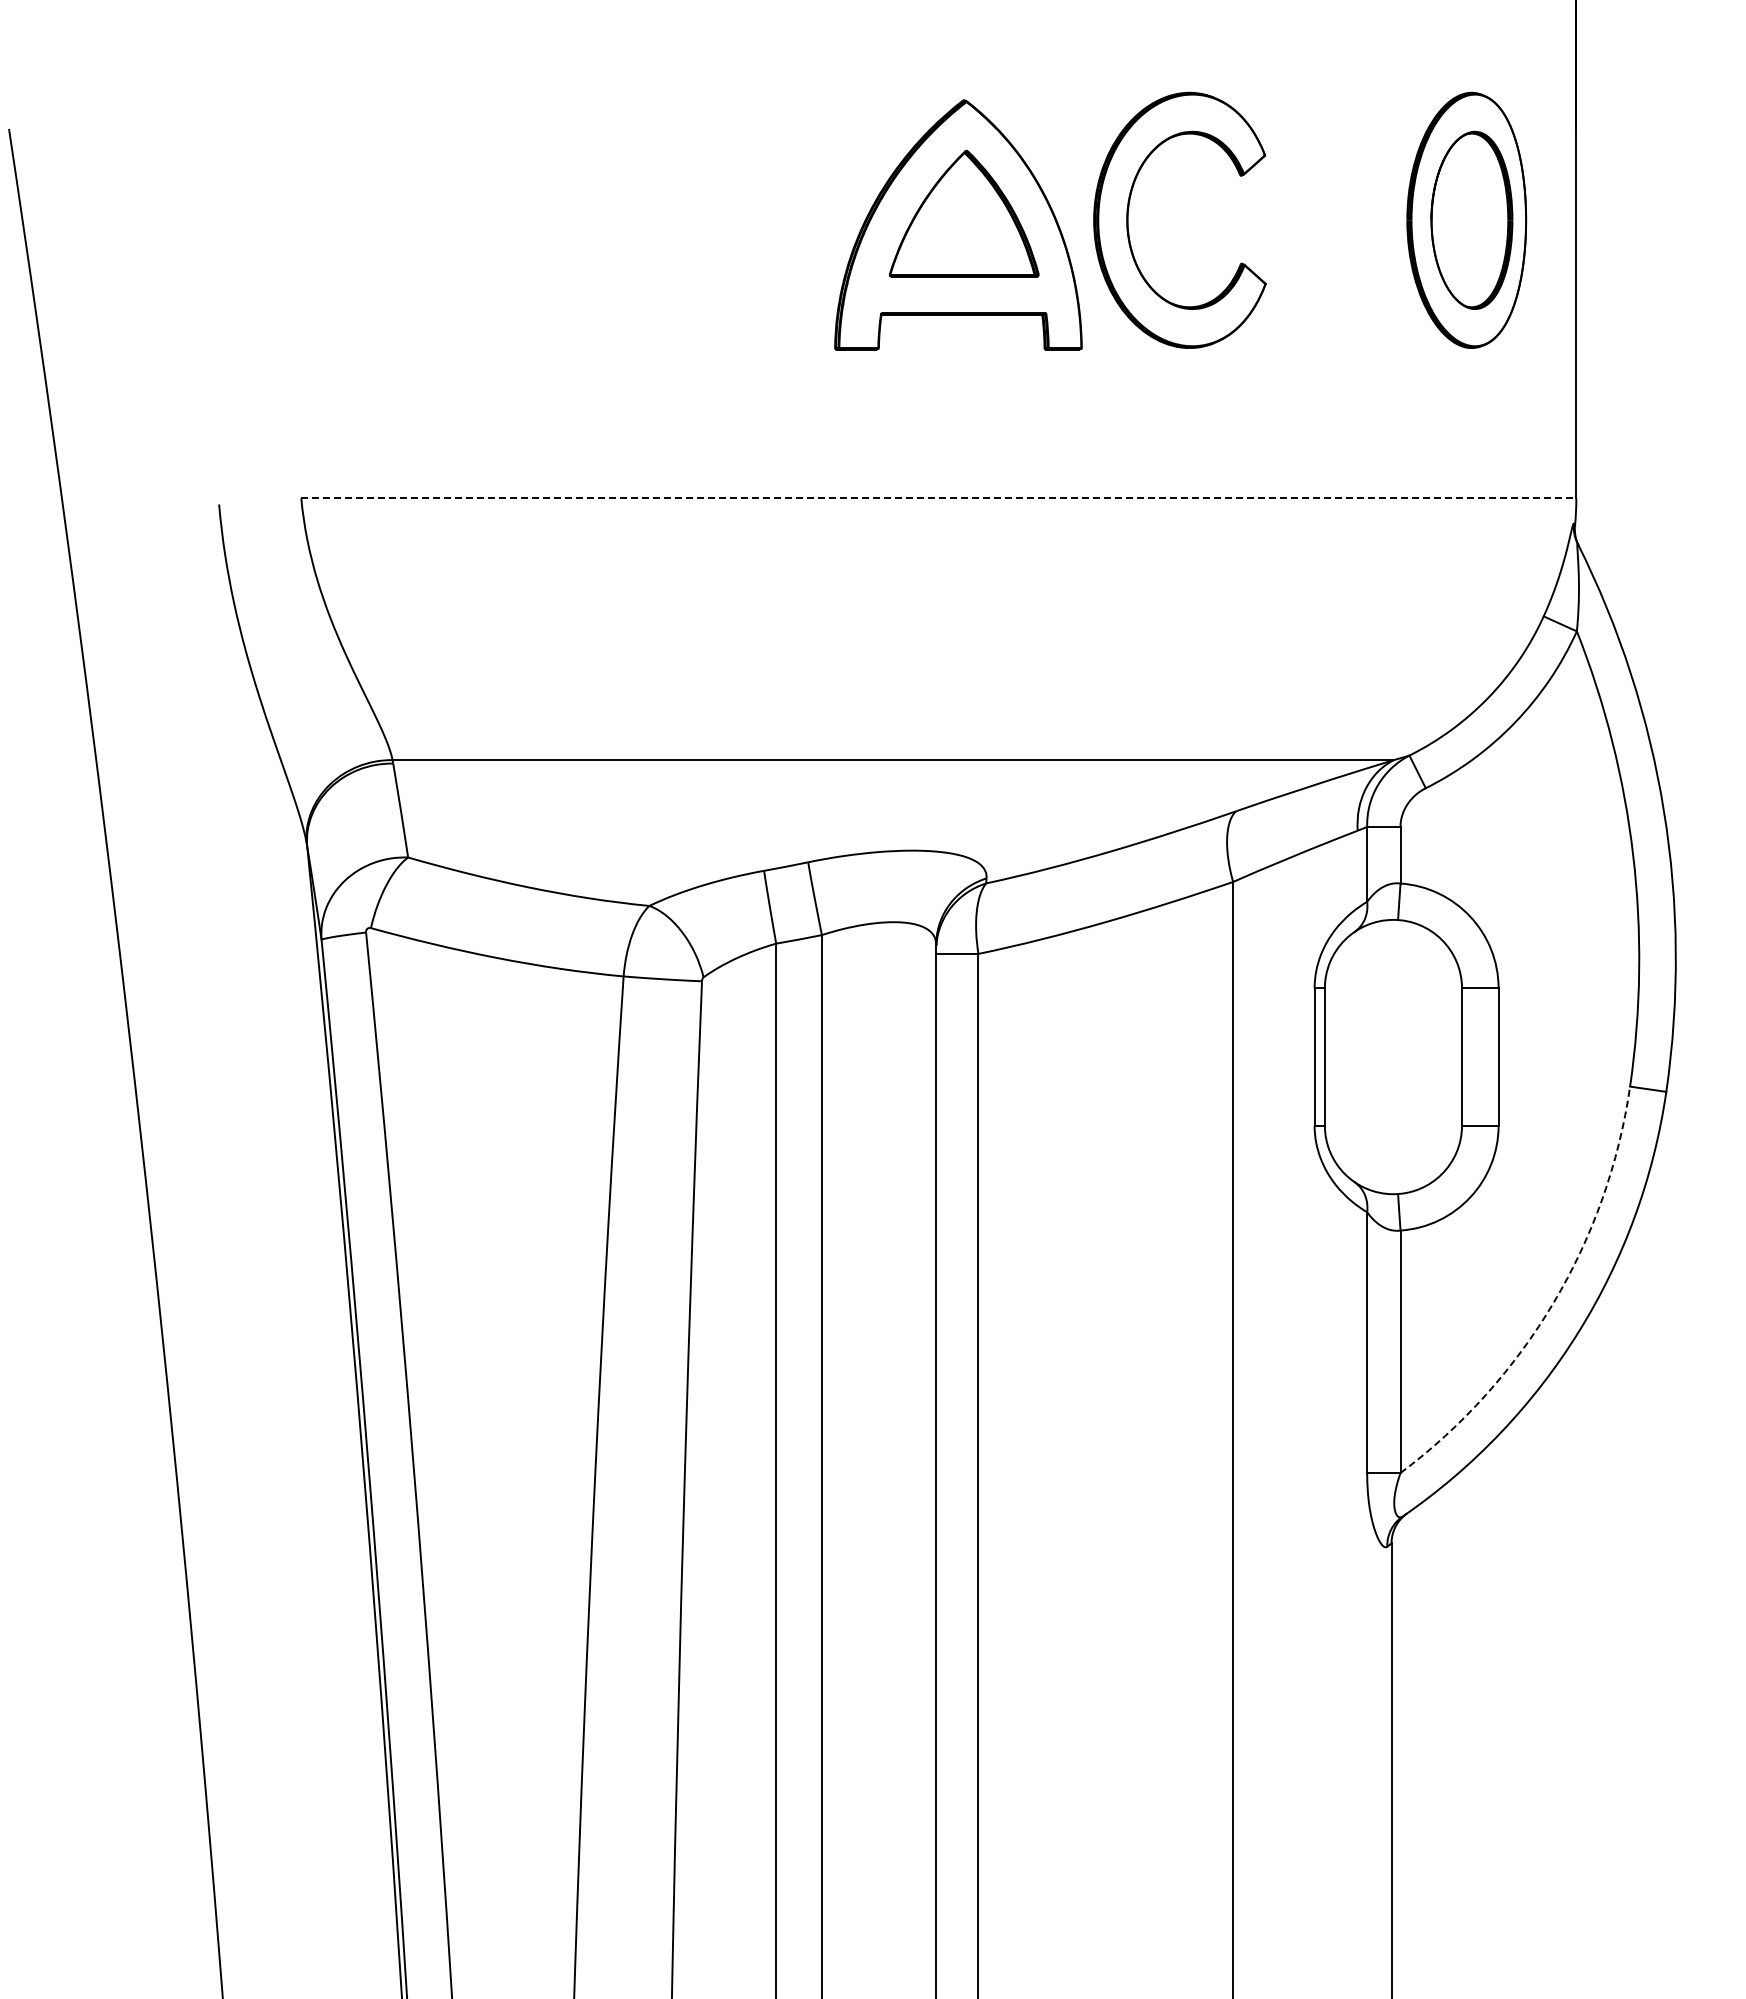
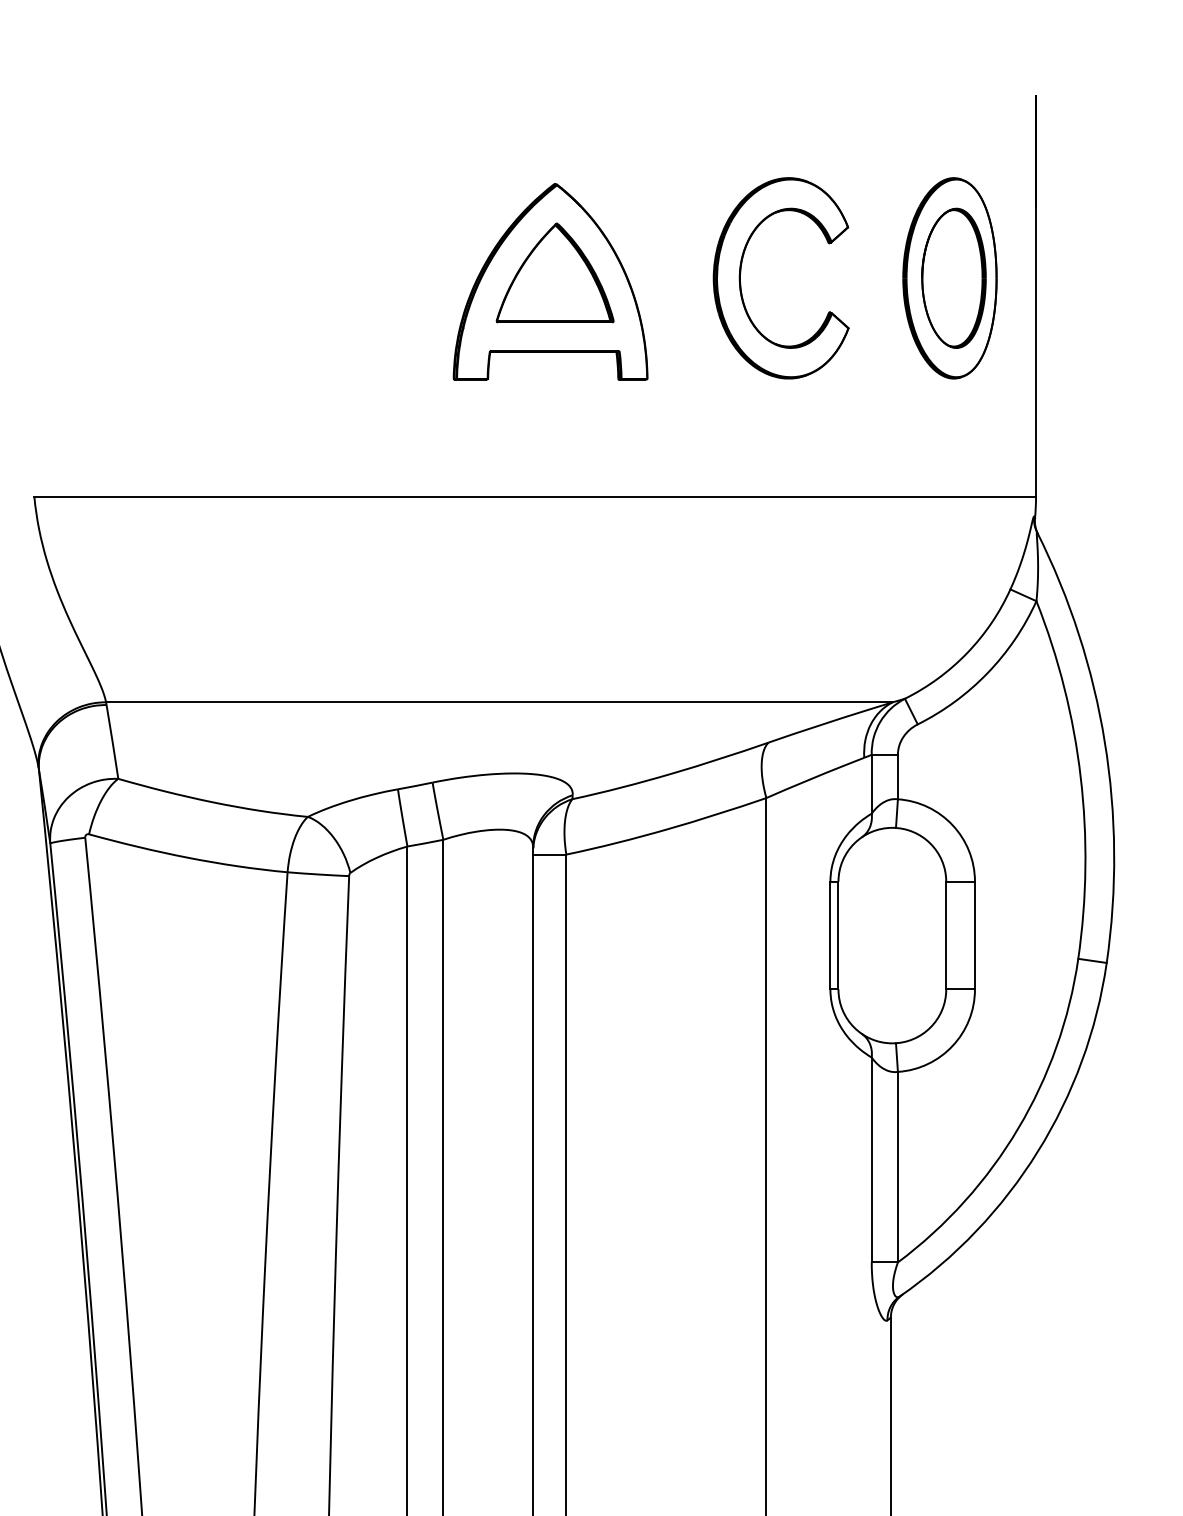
part: (1128, 219) -> (740, 277), moved
line: (938, 498) -> (534, 496), dashed -> solid
arc: (1553, 1302) -> (1018, 1128), dashed -> solid

